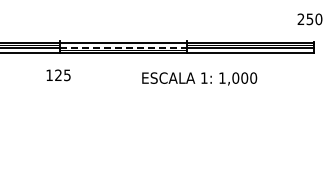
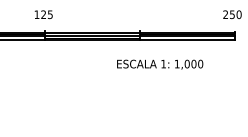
line: (123, 48) -> (92, 36), dashed -> solid
text: (58, 75) -> (43, 14), moved
text: (199, 78) -> (160, 64), moved

